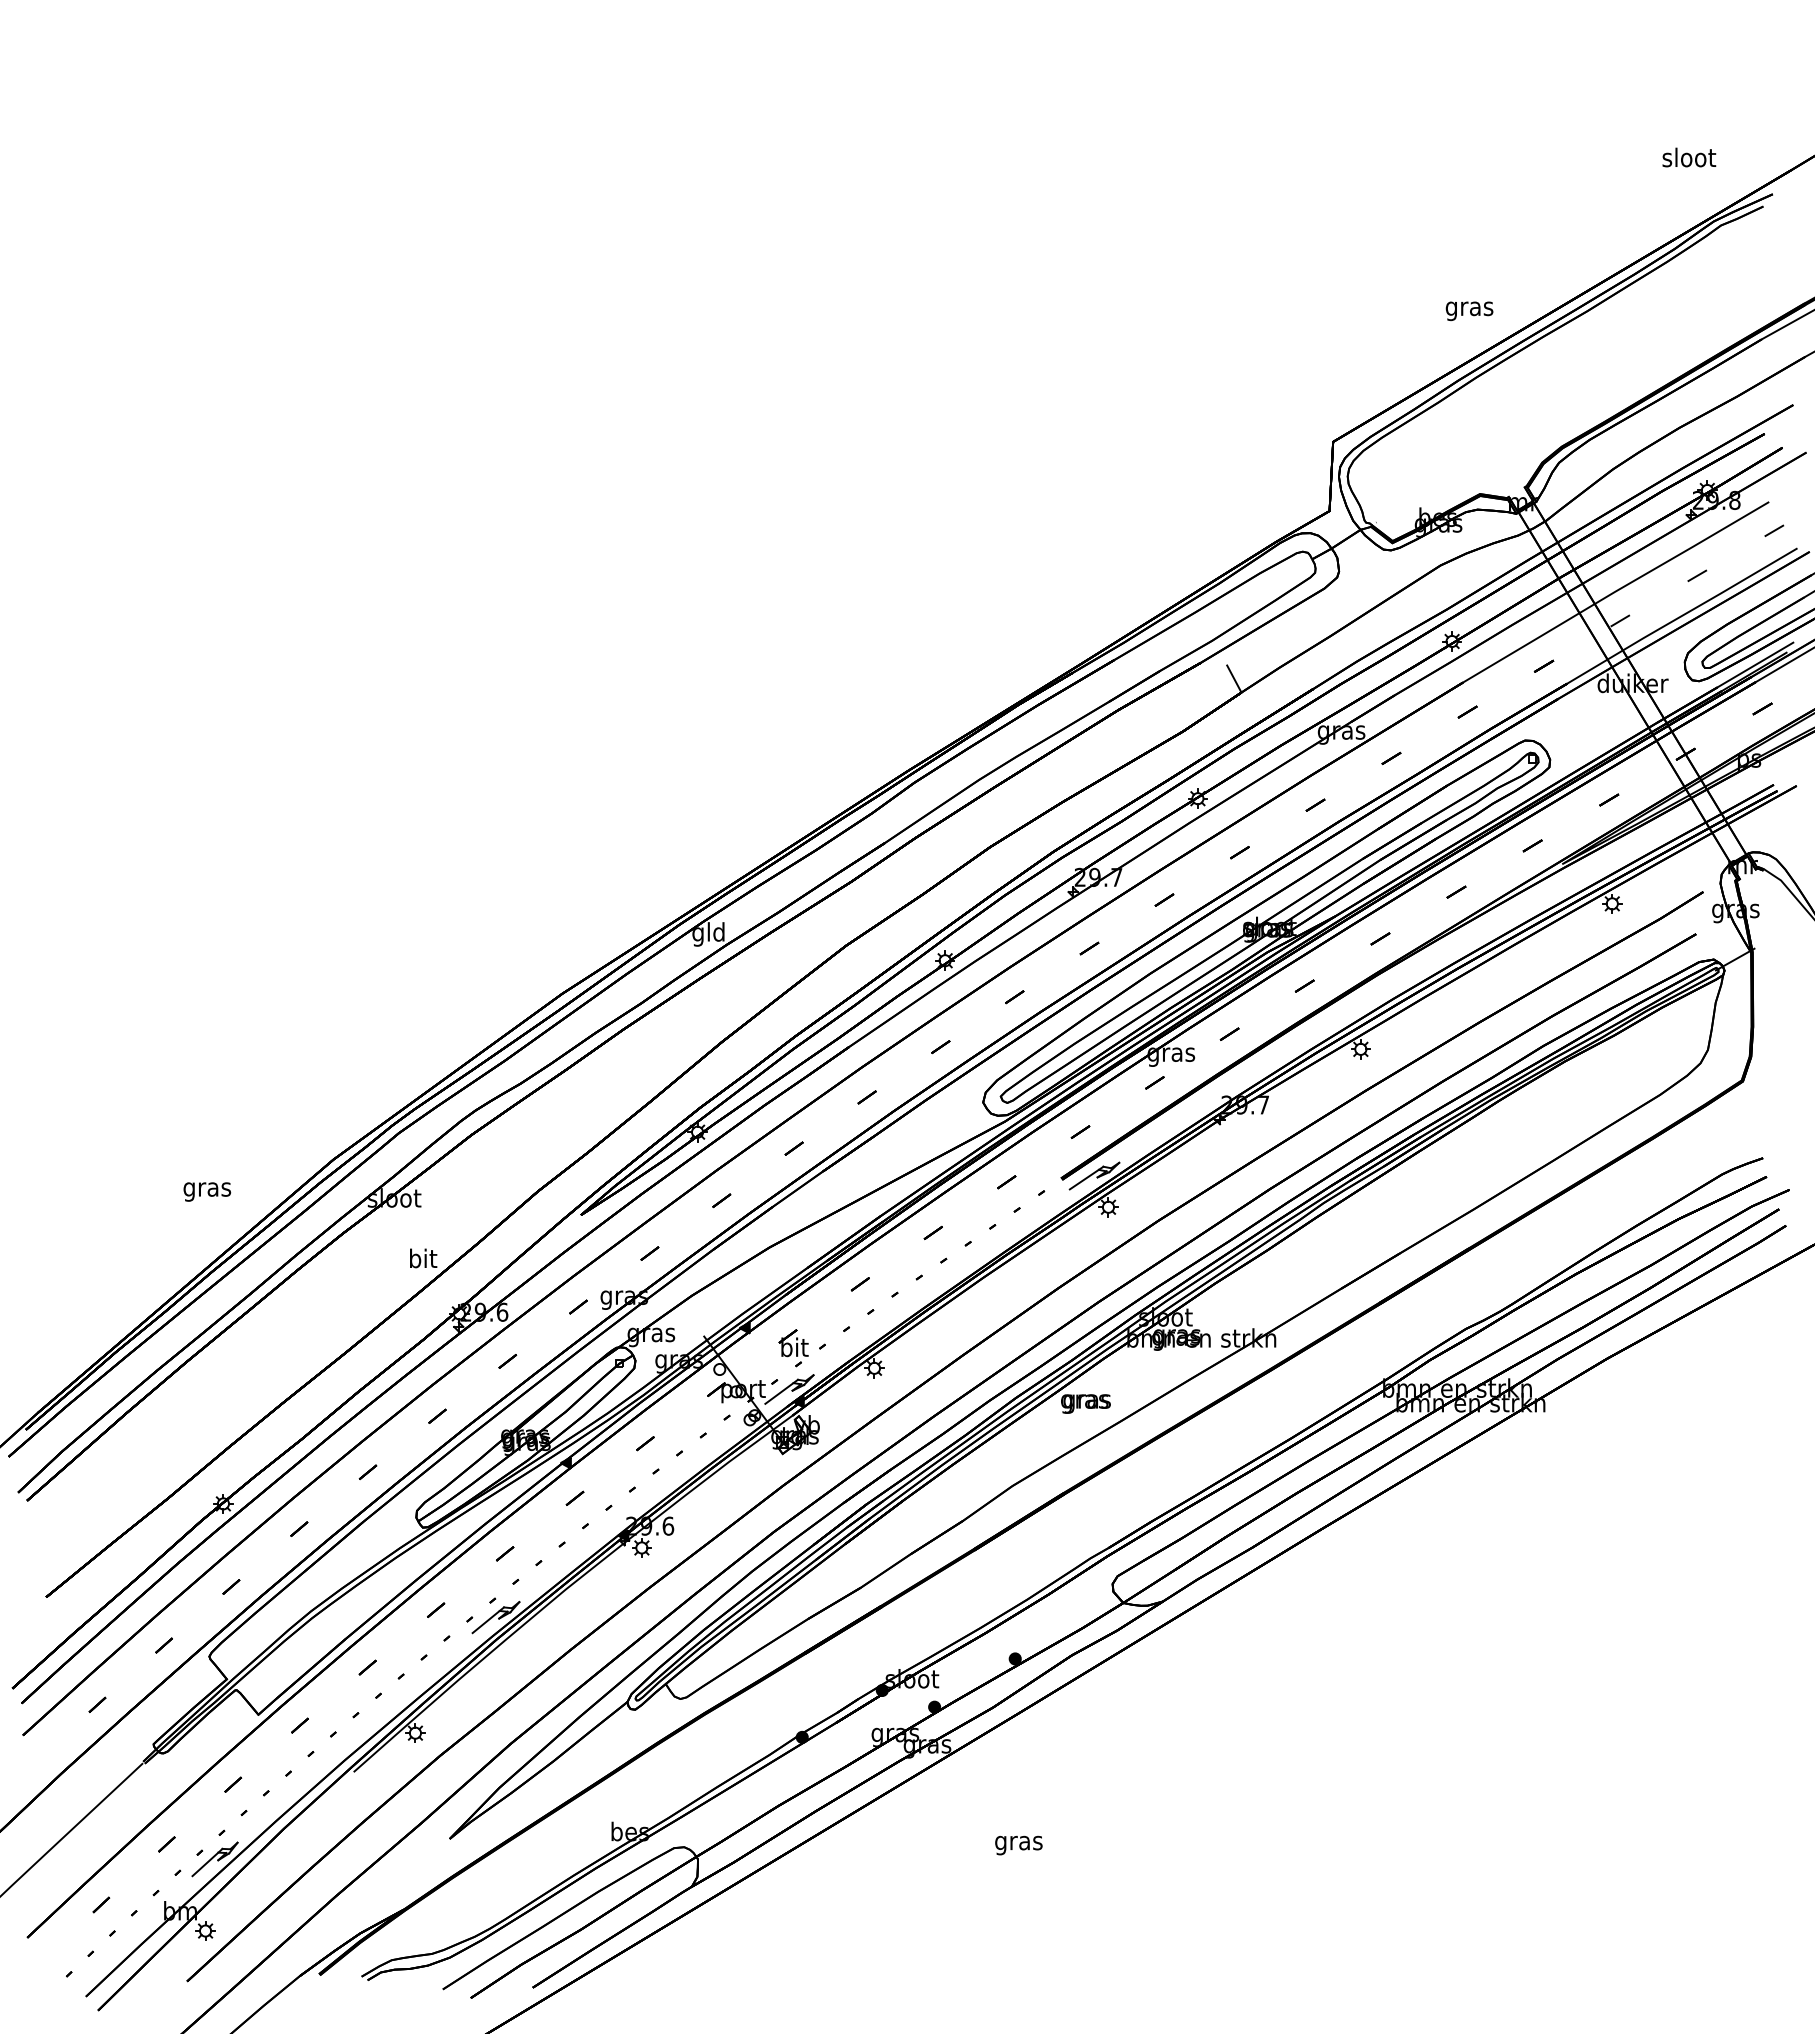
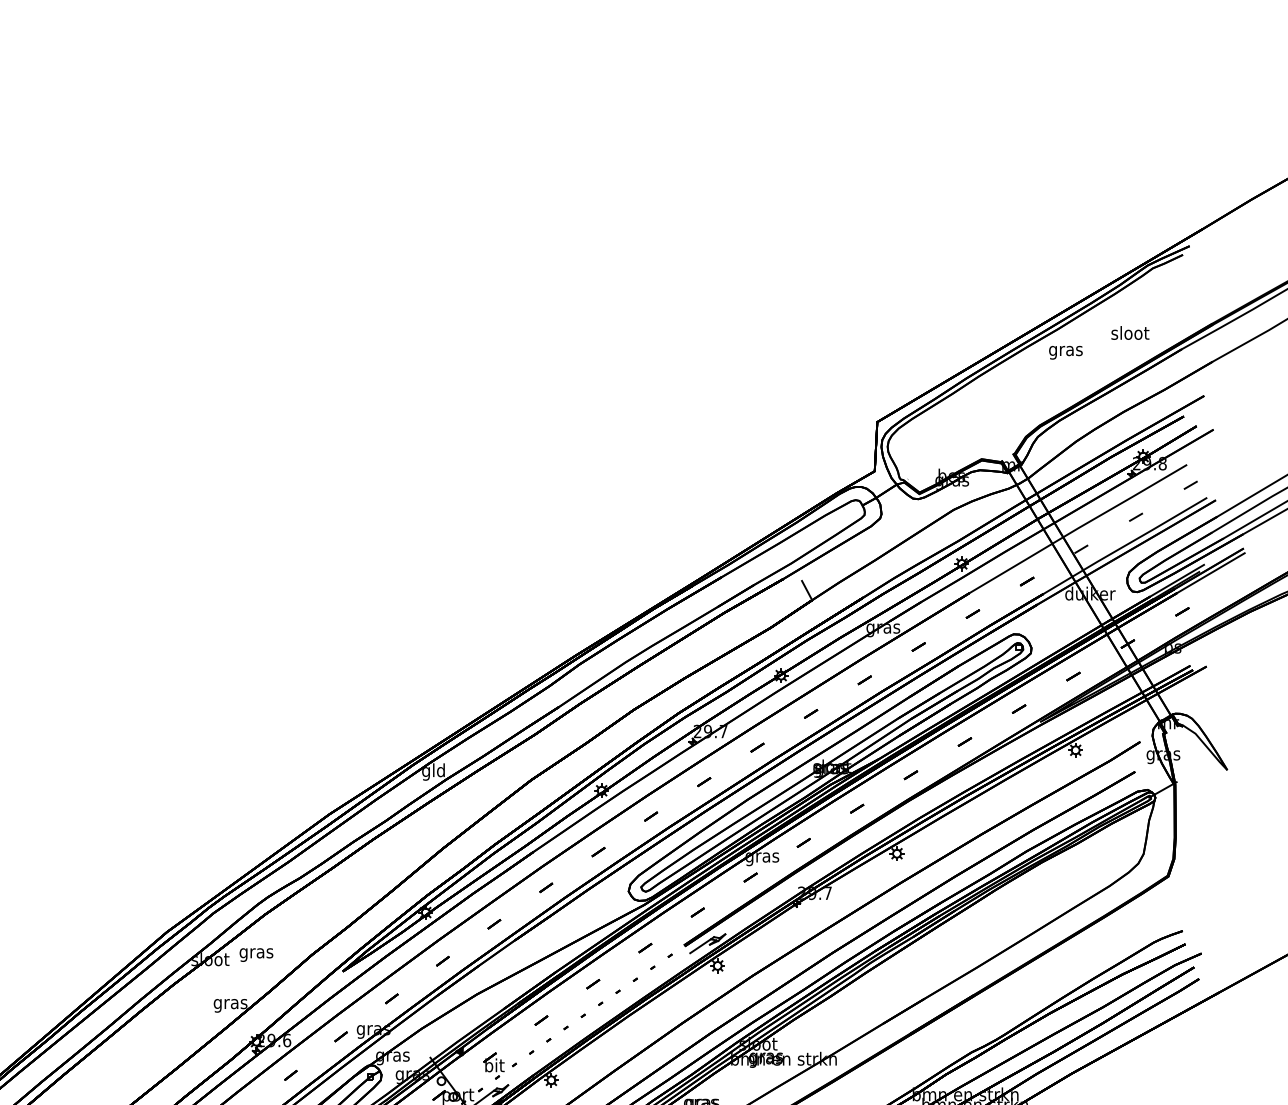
text: (1689, 157) -> (1130, 333), moved
text: (1469, 311) -> (1065, 352), moved
text: (207, 1191) -> (256, 954), moved
text: (422, 1260) -> (230, 1003), bit -> gras

